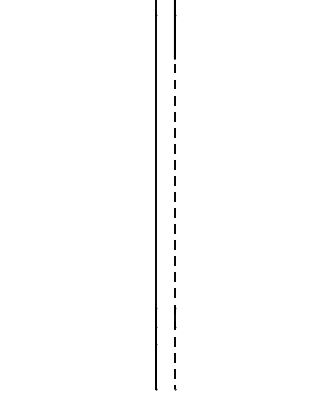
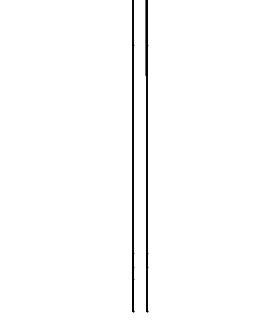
line: (174, 203) -> (146, 178), dashed -> solid

